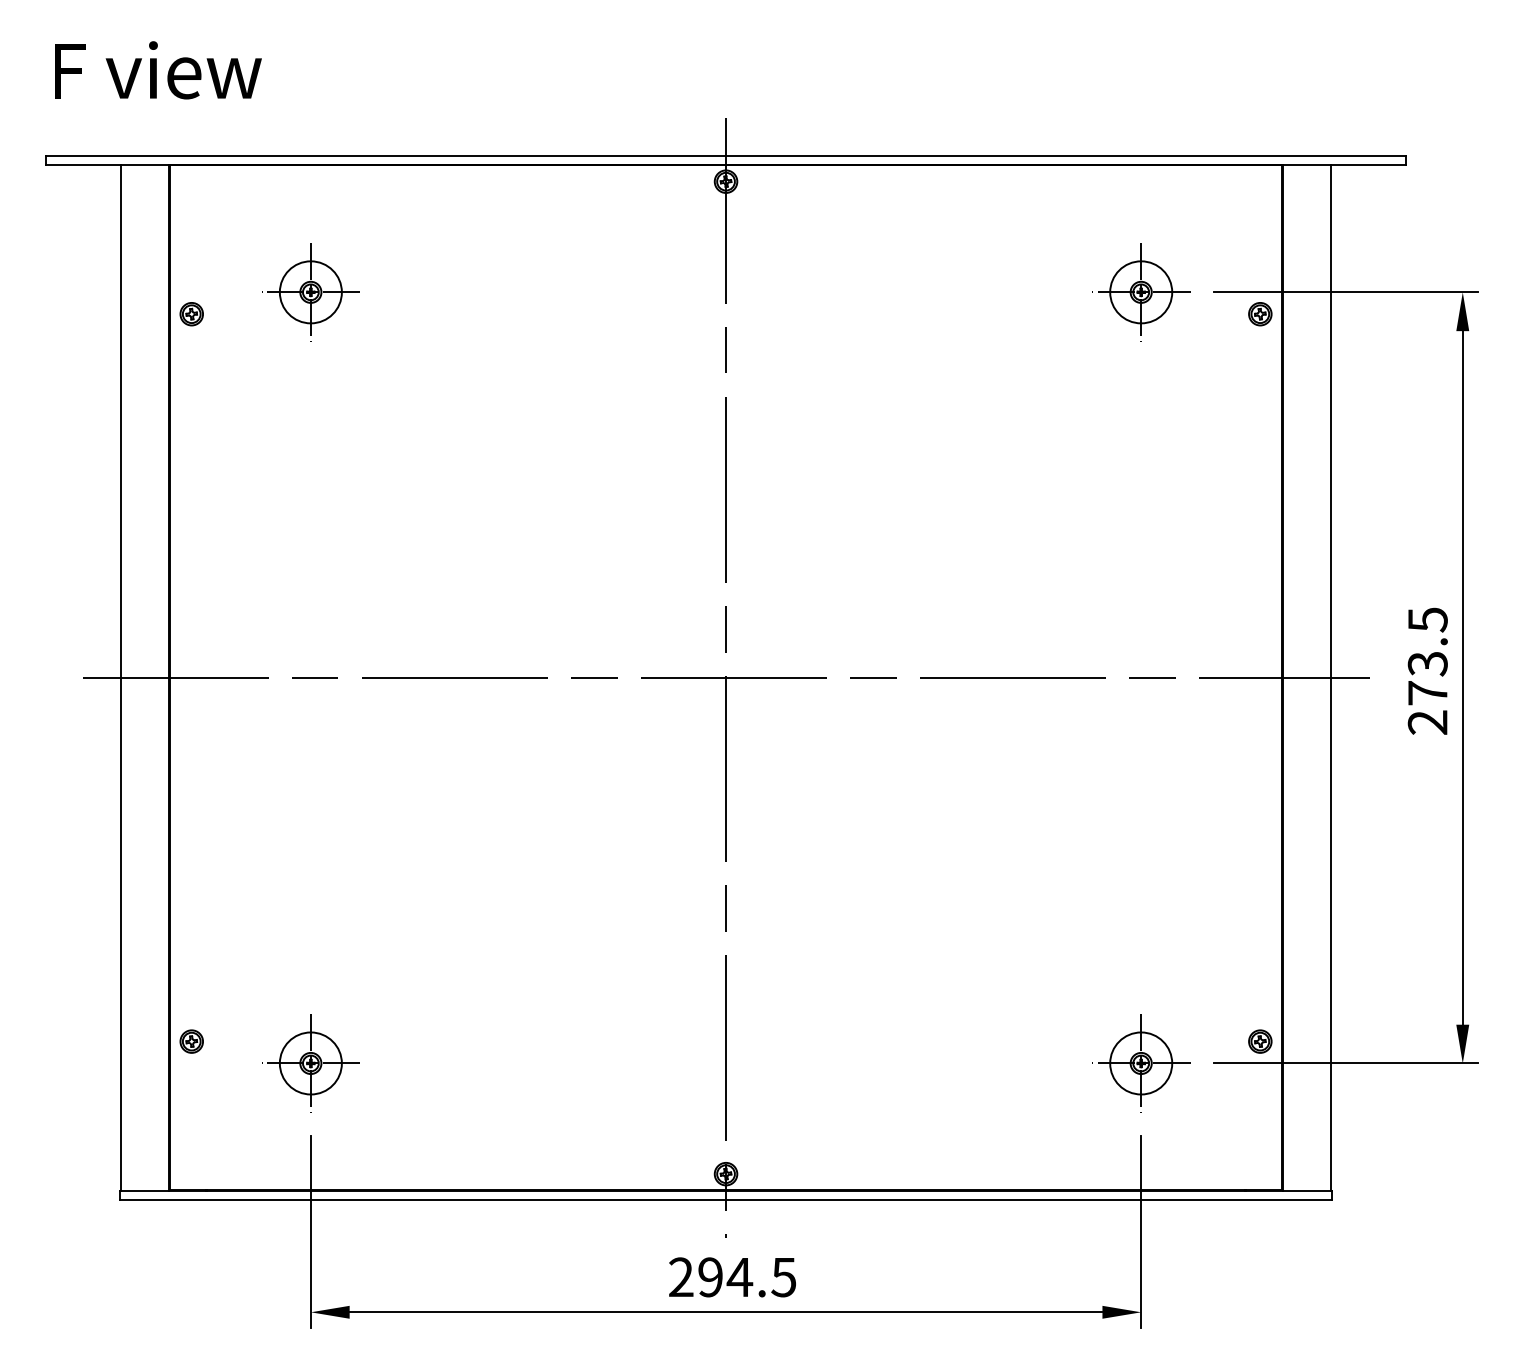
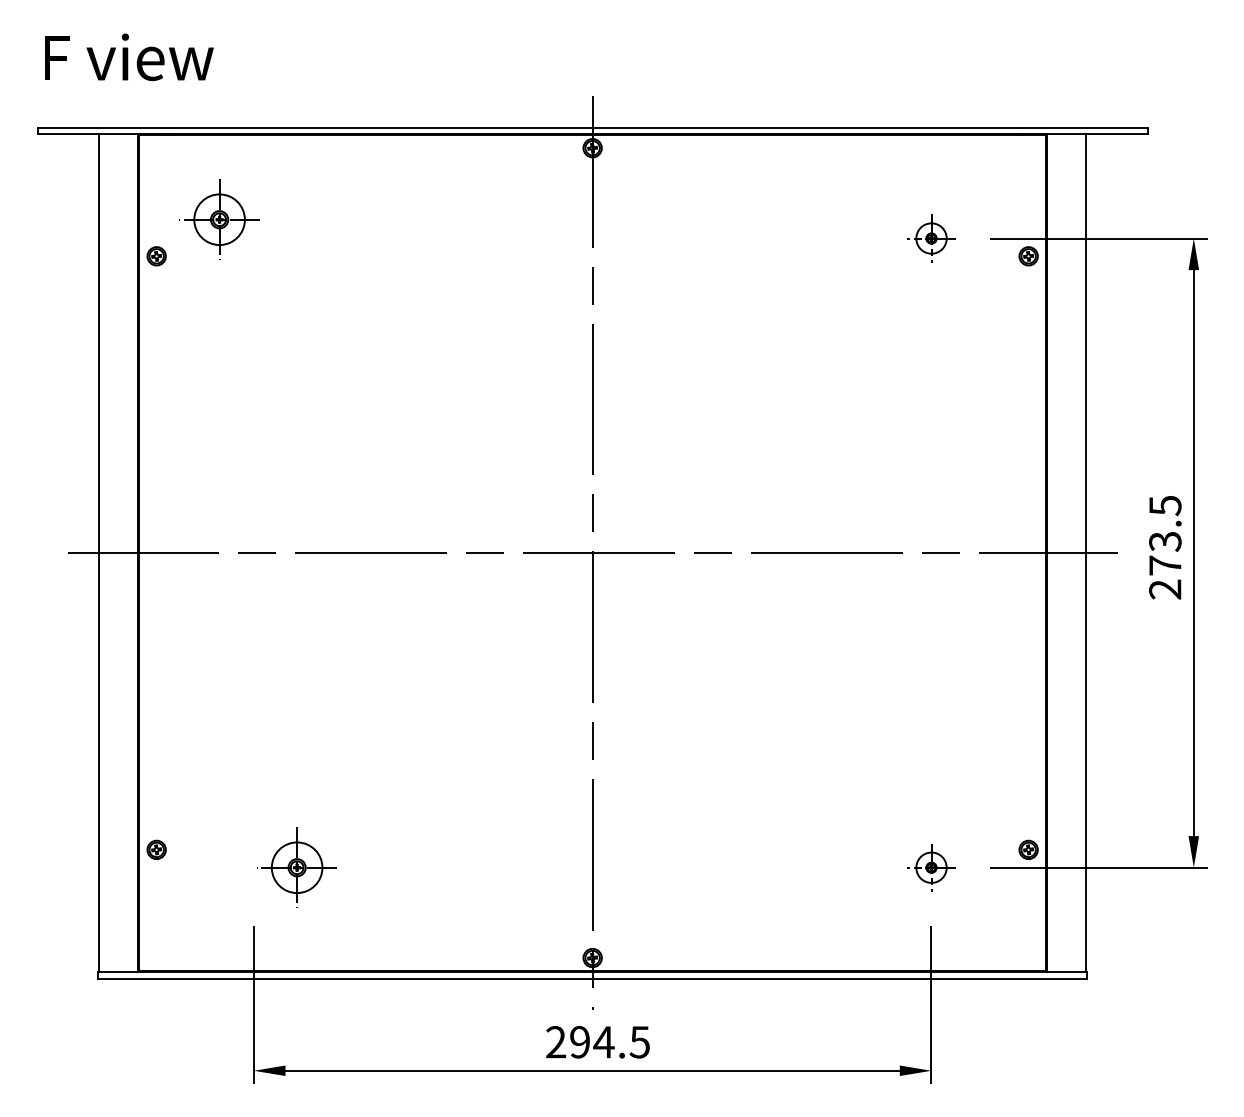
part: (310, 292) -> (219, 219), moved
part: (1141, 292) -> (931, 238), size x0.6
part: (310, 1063) -> (296, 867), moved
part: (1141, 1063) -> (931, 867), size x0.6

